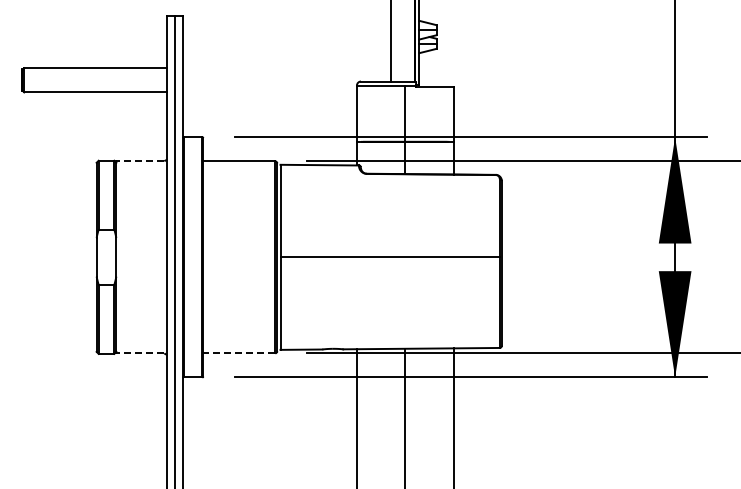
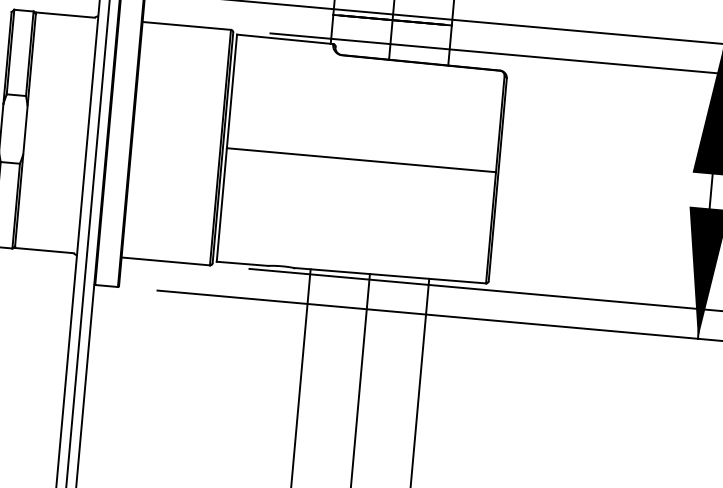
line: (139, 161) -> (64, 15), dashed -> solid
line: (139, 353) -> (43, 250), dashed -> solid
line: (238, 353) -> (164, 261), dashed -> solid

